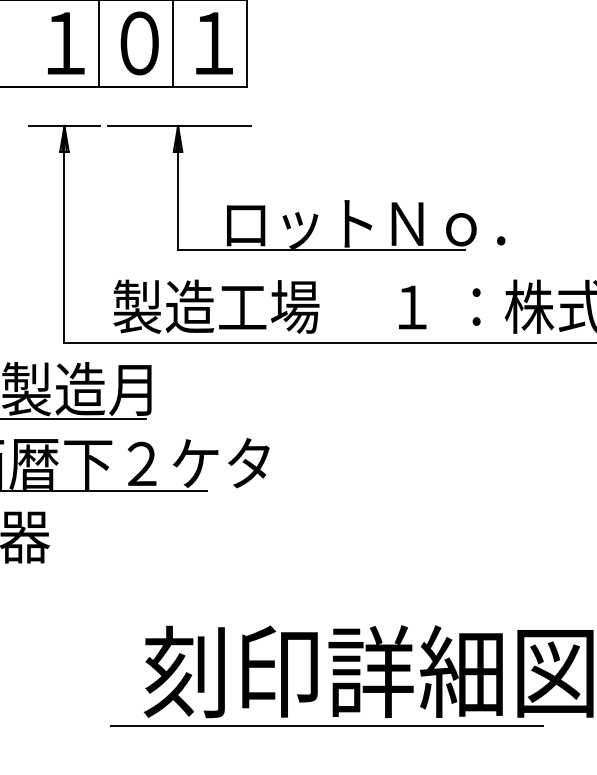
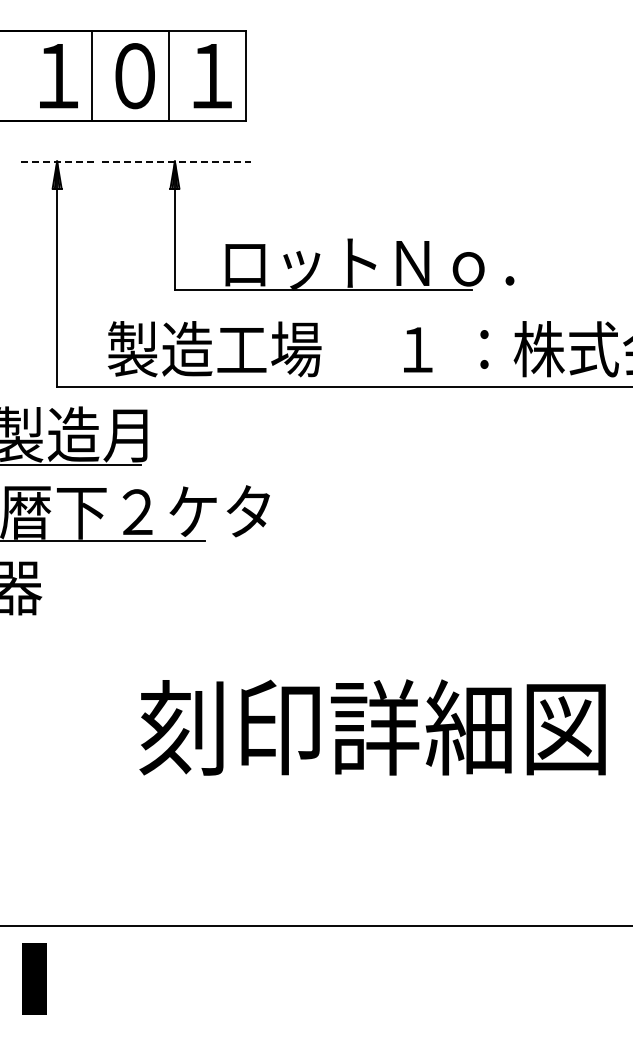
line: (64, 125) -> (57, 161), solid -> dashed
line: (179, 125) -> (176, 161), solid -> dashed
line: (327, 726) -> (329, 784), removed

